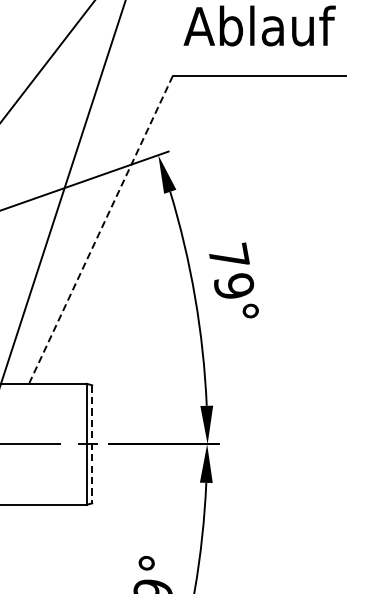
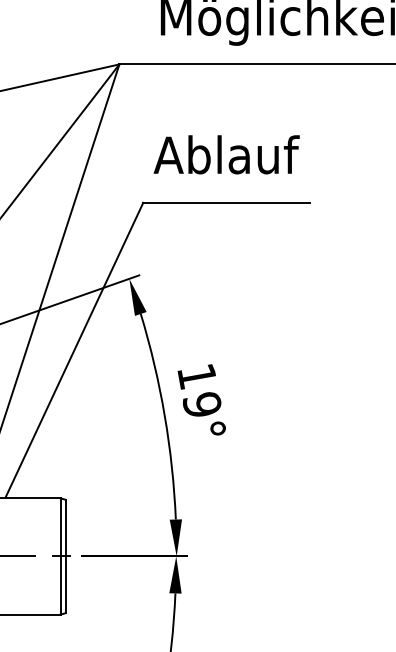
line: (101, 229) -> (74, 350), dashed -> solid
text: (229, 255) -> (197, 375), 79° -> 19°
line: (91, 444) -> (65, 556), dashed -> solid

